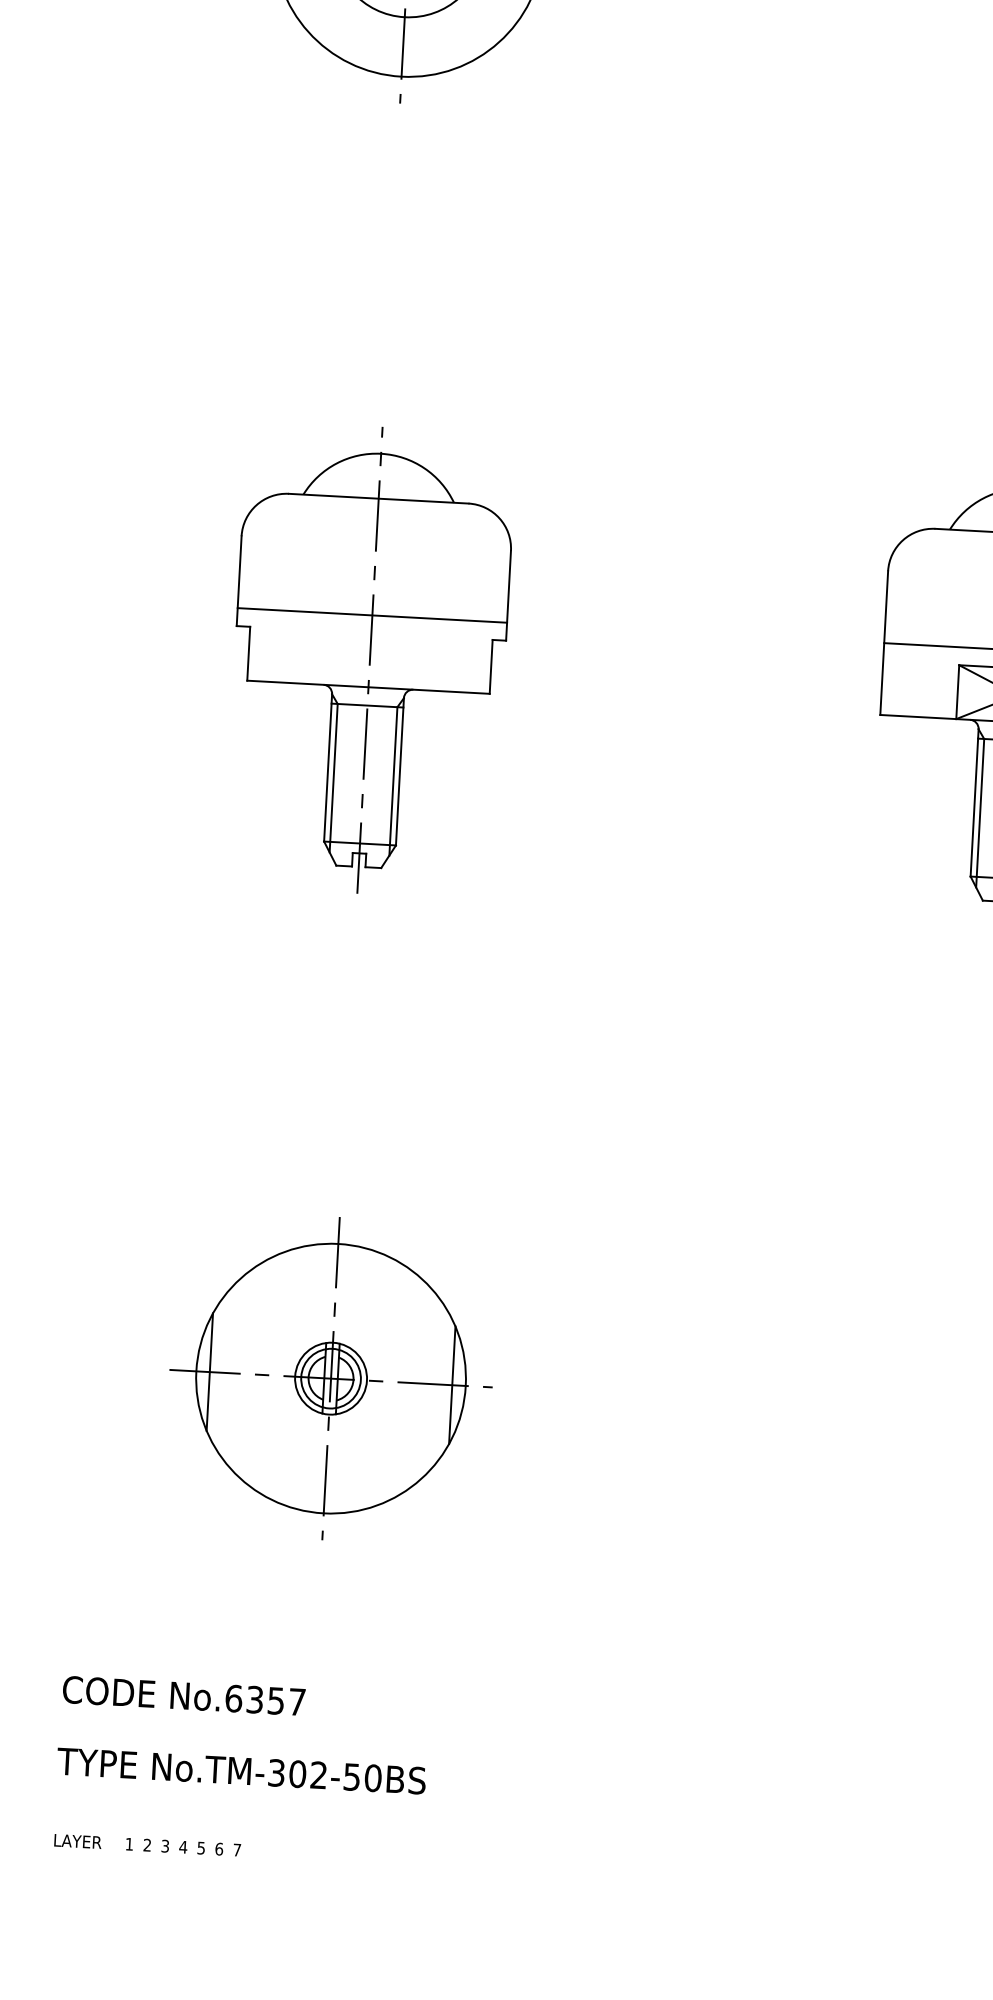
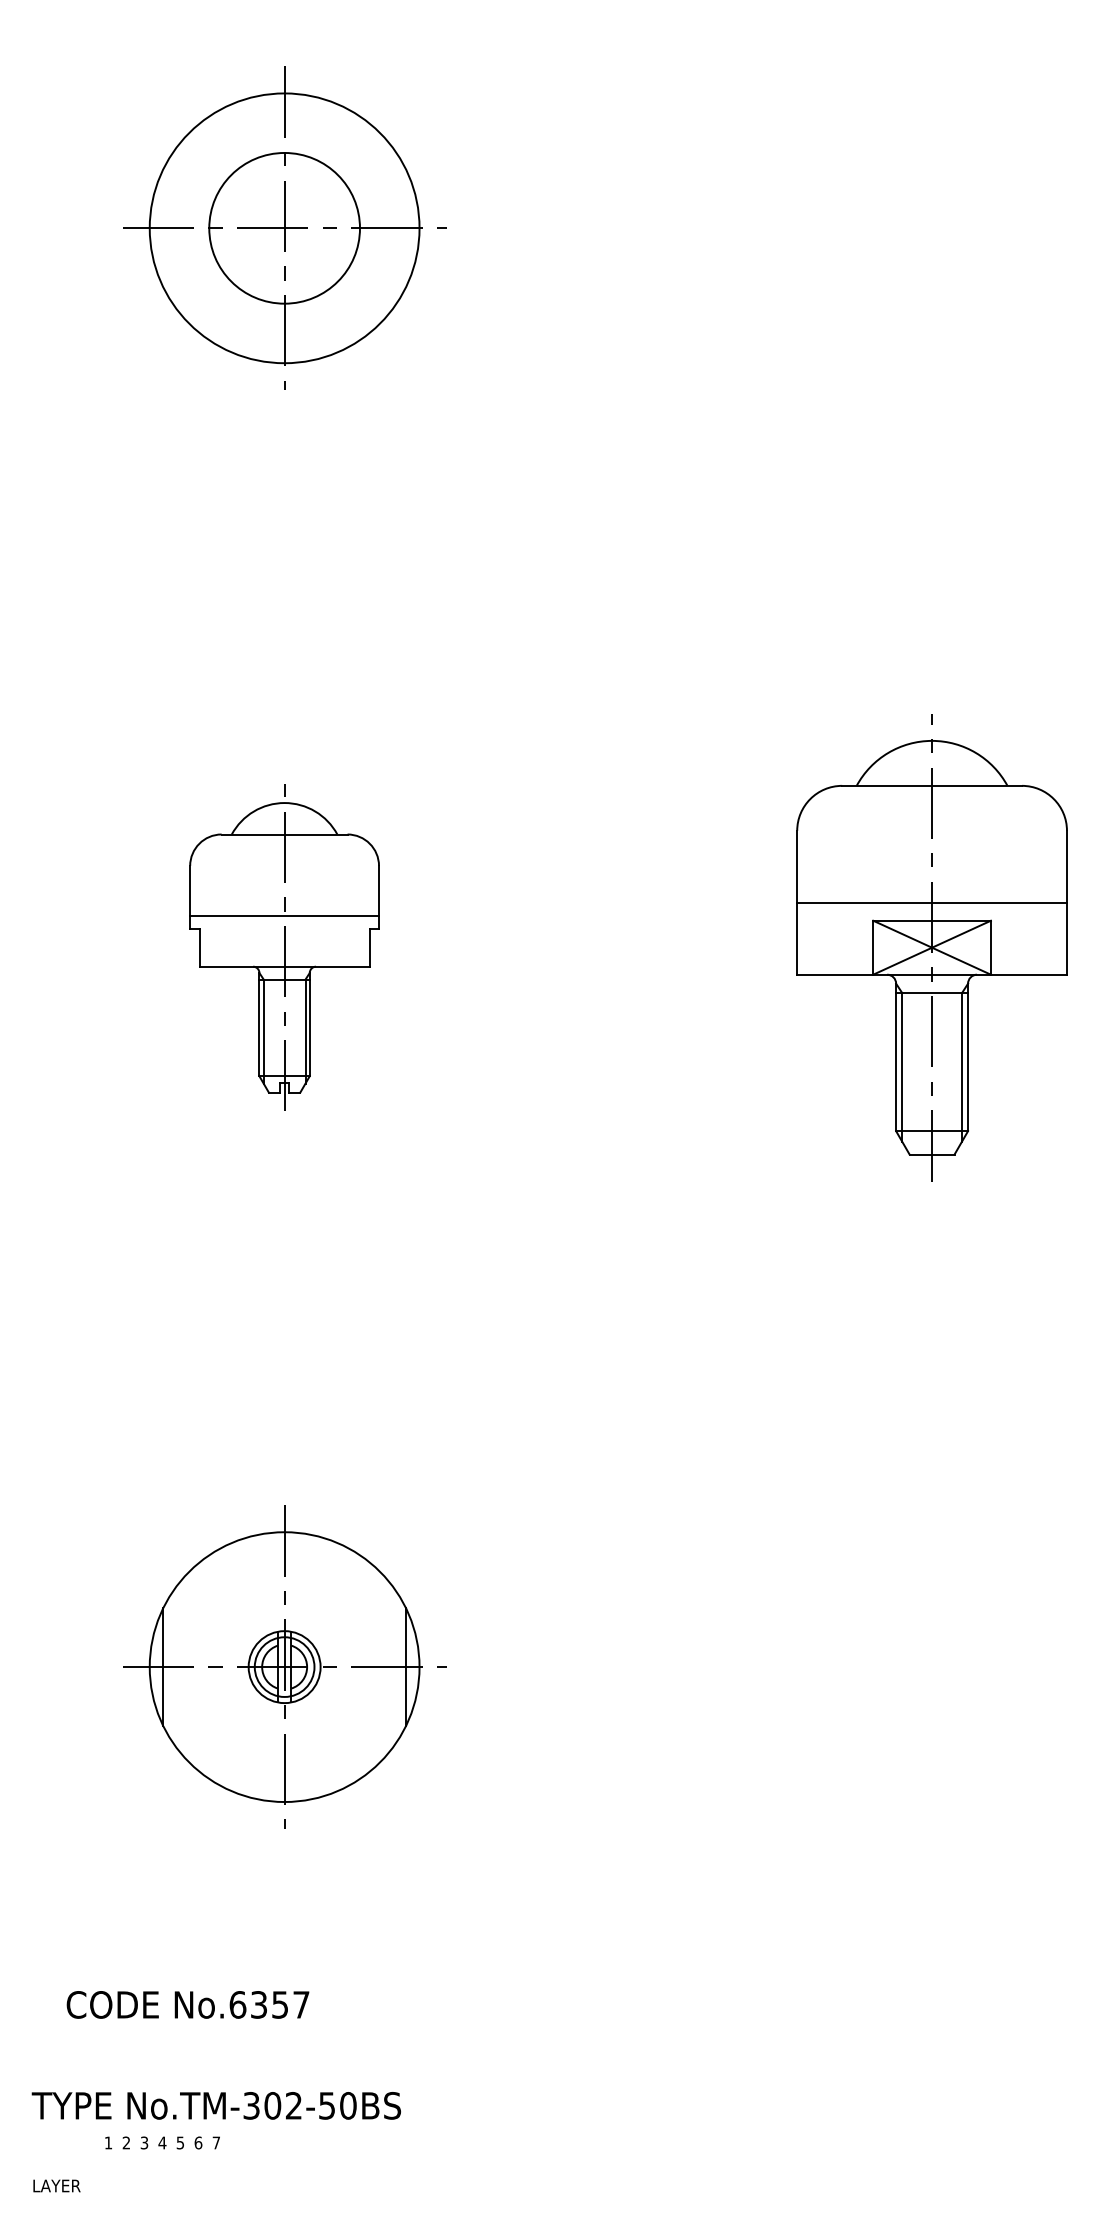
part: (369, 660) -> (284, 947), size x0.7
text: (183, 1695) -> (187, 2004), moved
text: (240, 1770) -> (215, 2105), moved
text: (77, 1841) -> (56, 2185), moved

